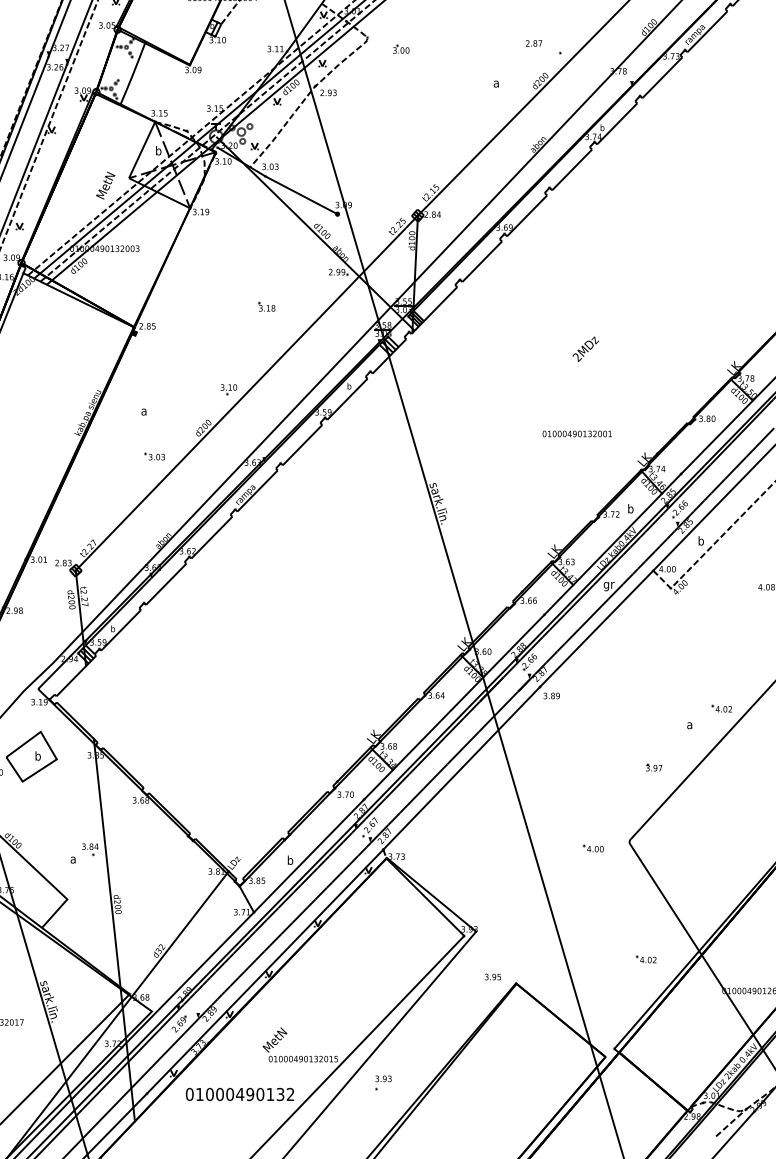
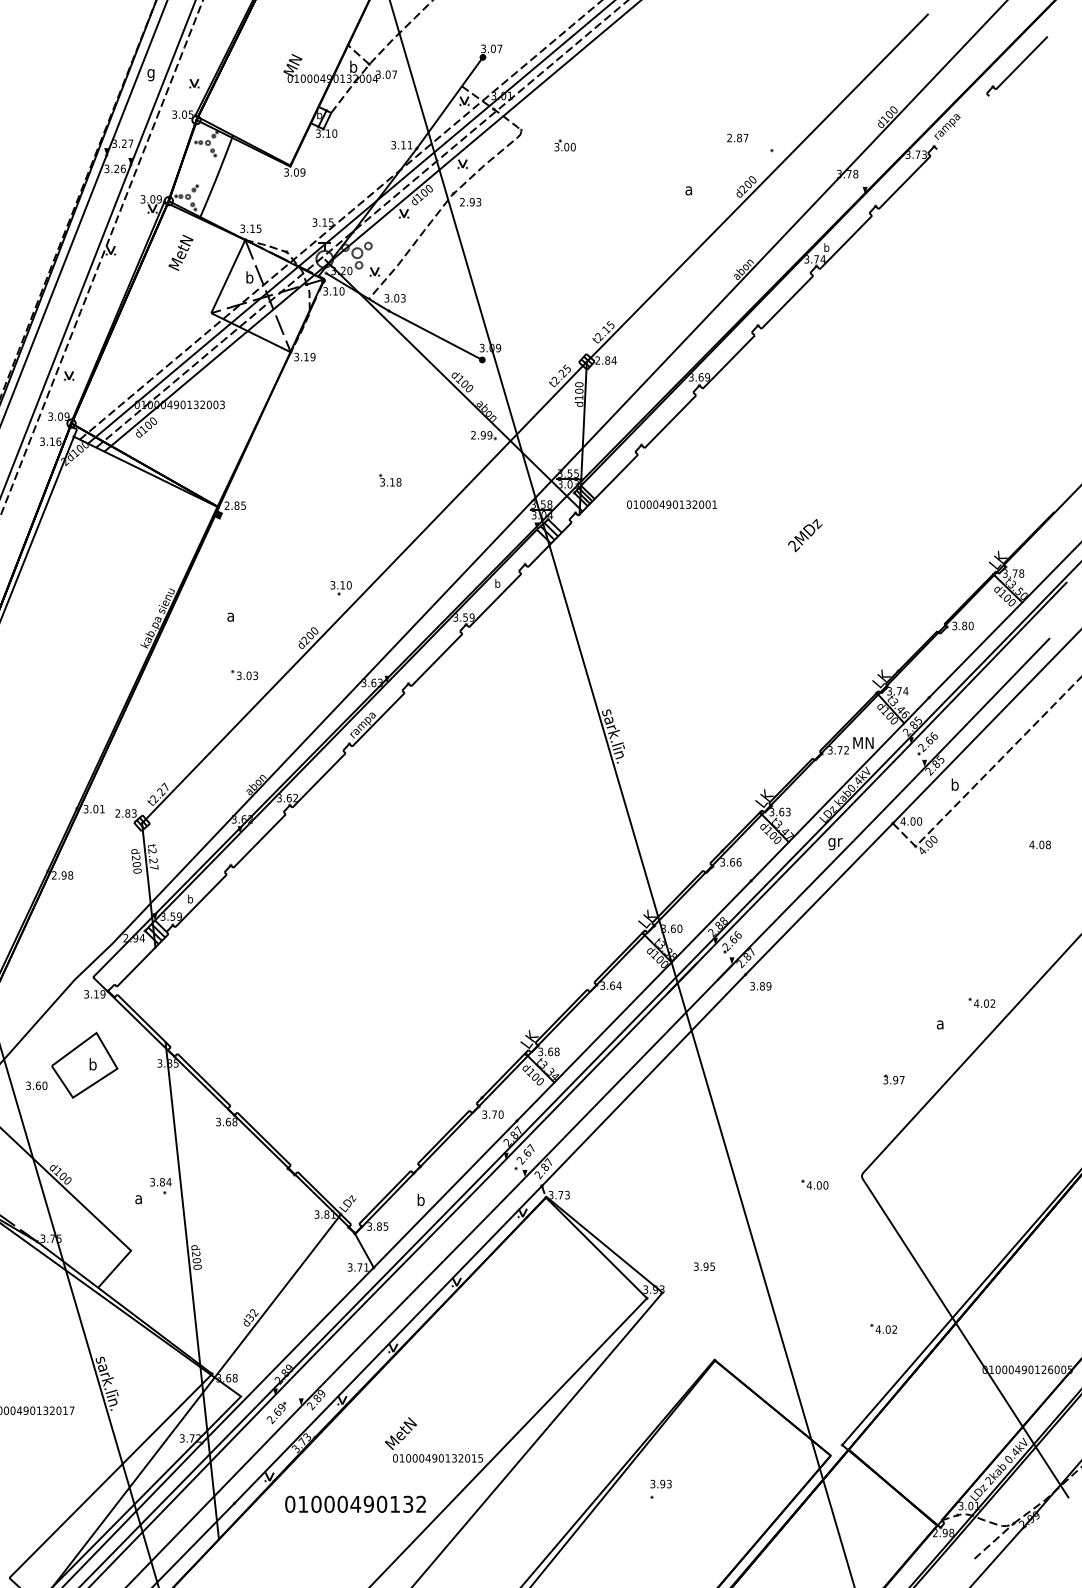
line: (707, 31) -> (963, 122), removed
text: (105, 185) -> (180, 252), moved
text: (576, 433) -> (671, 504), moved
text: (630, 508) -> (863, 742), b -> MN
text: (493, 976) -> (704, 1266), moved
part: (383, 1082) -> (660, 1488), moved

